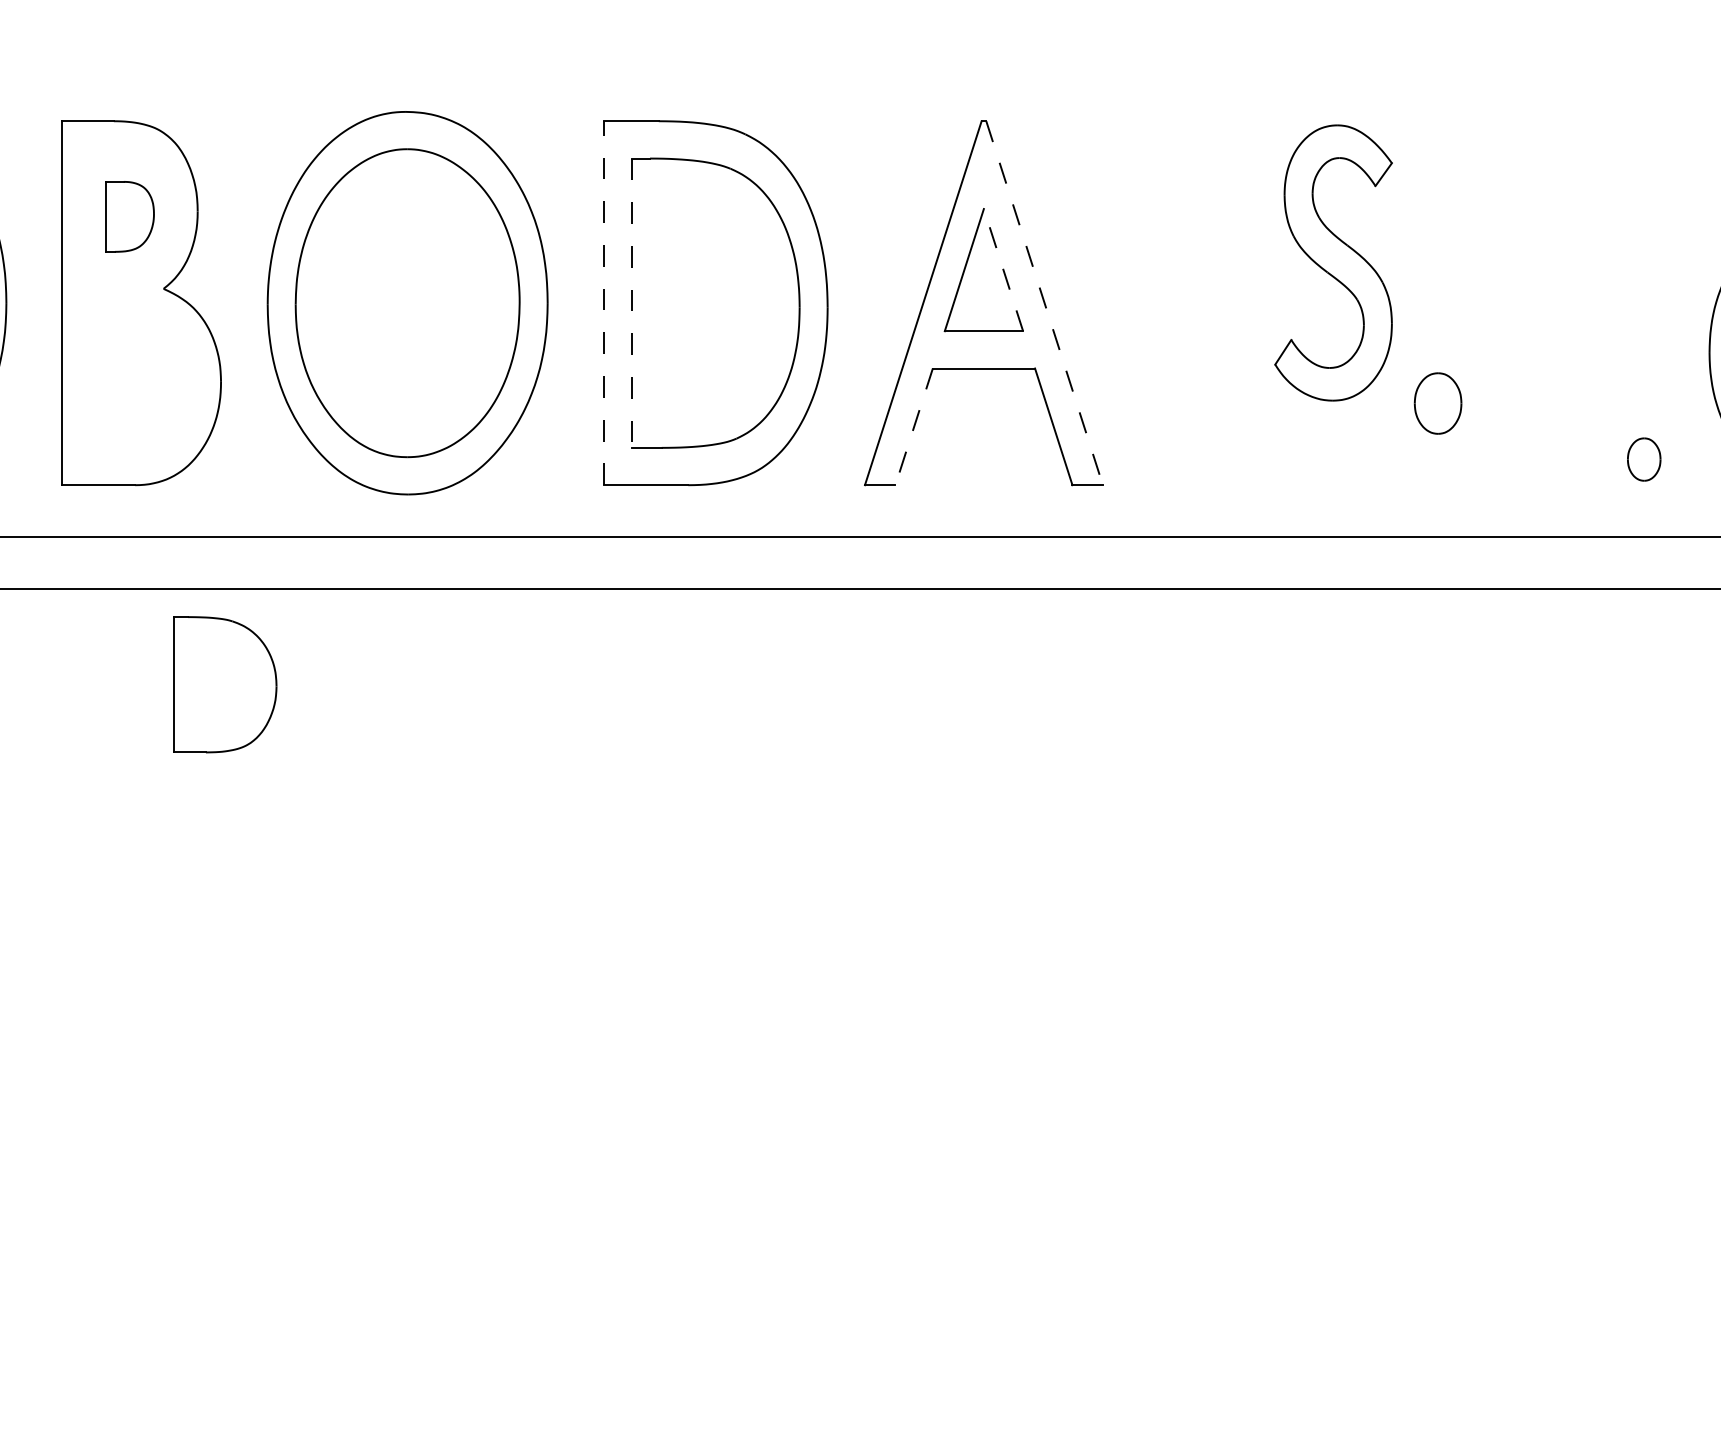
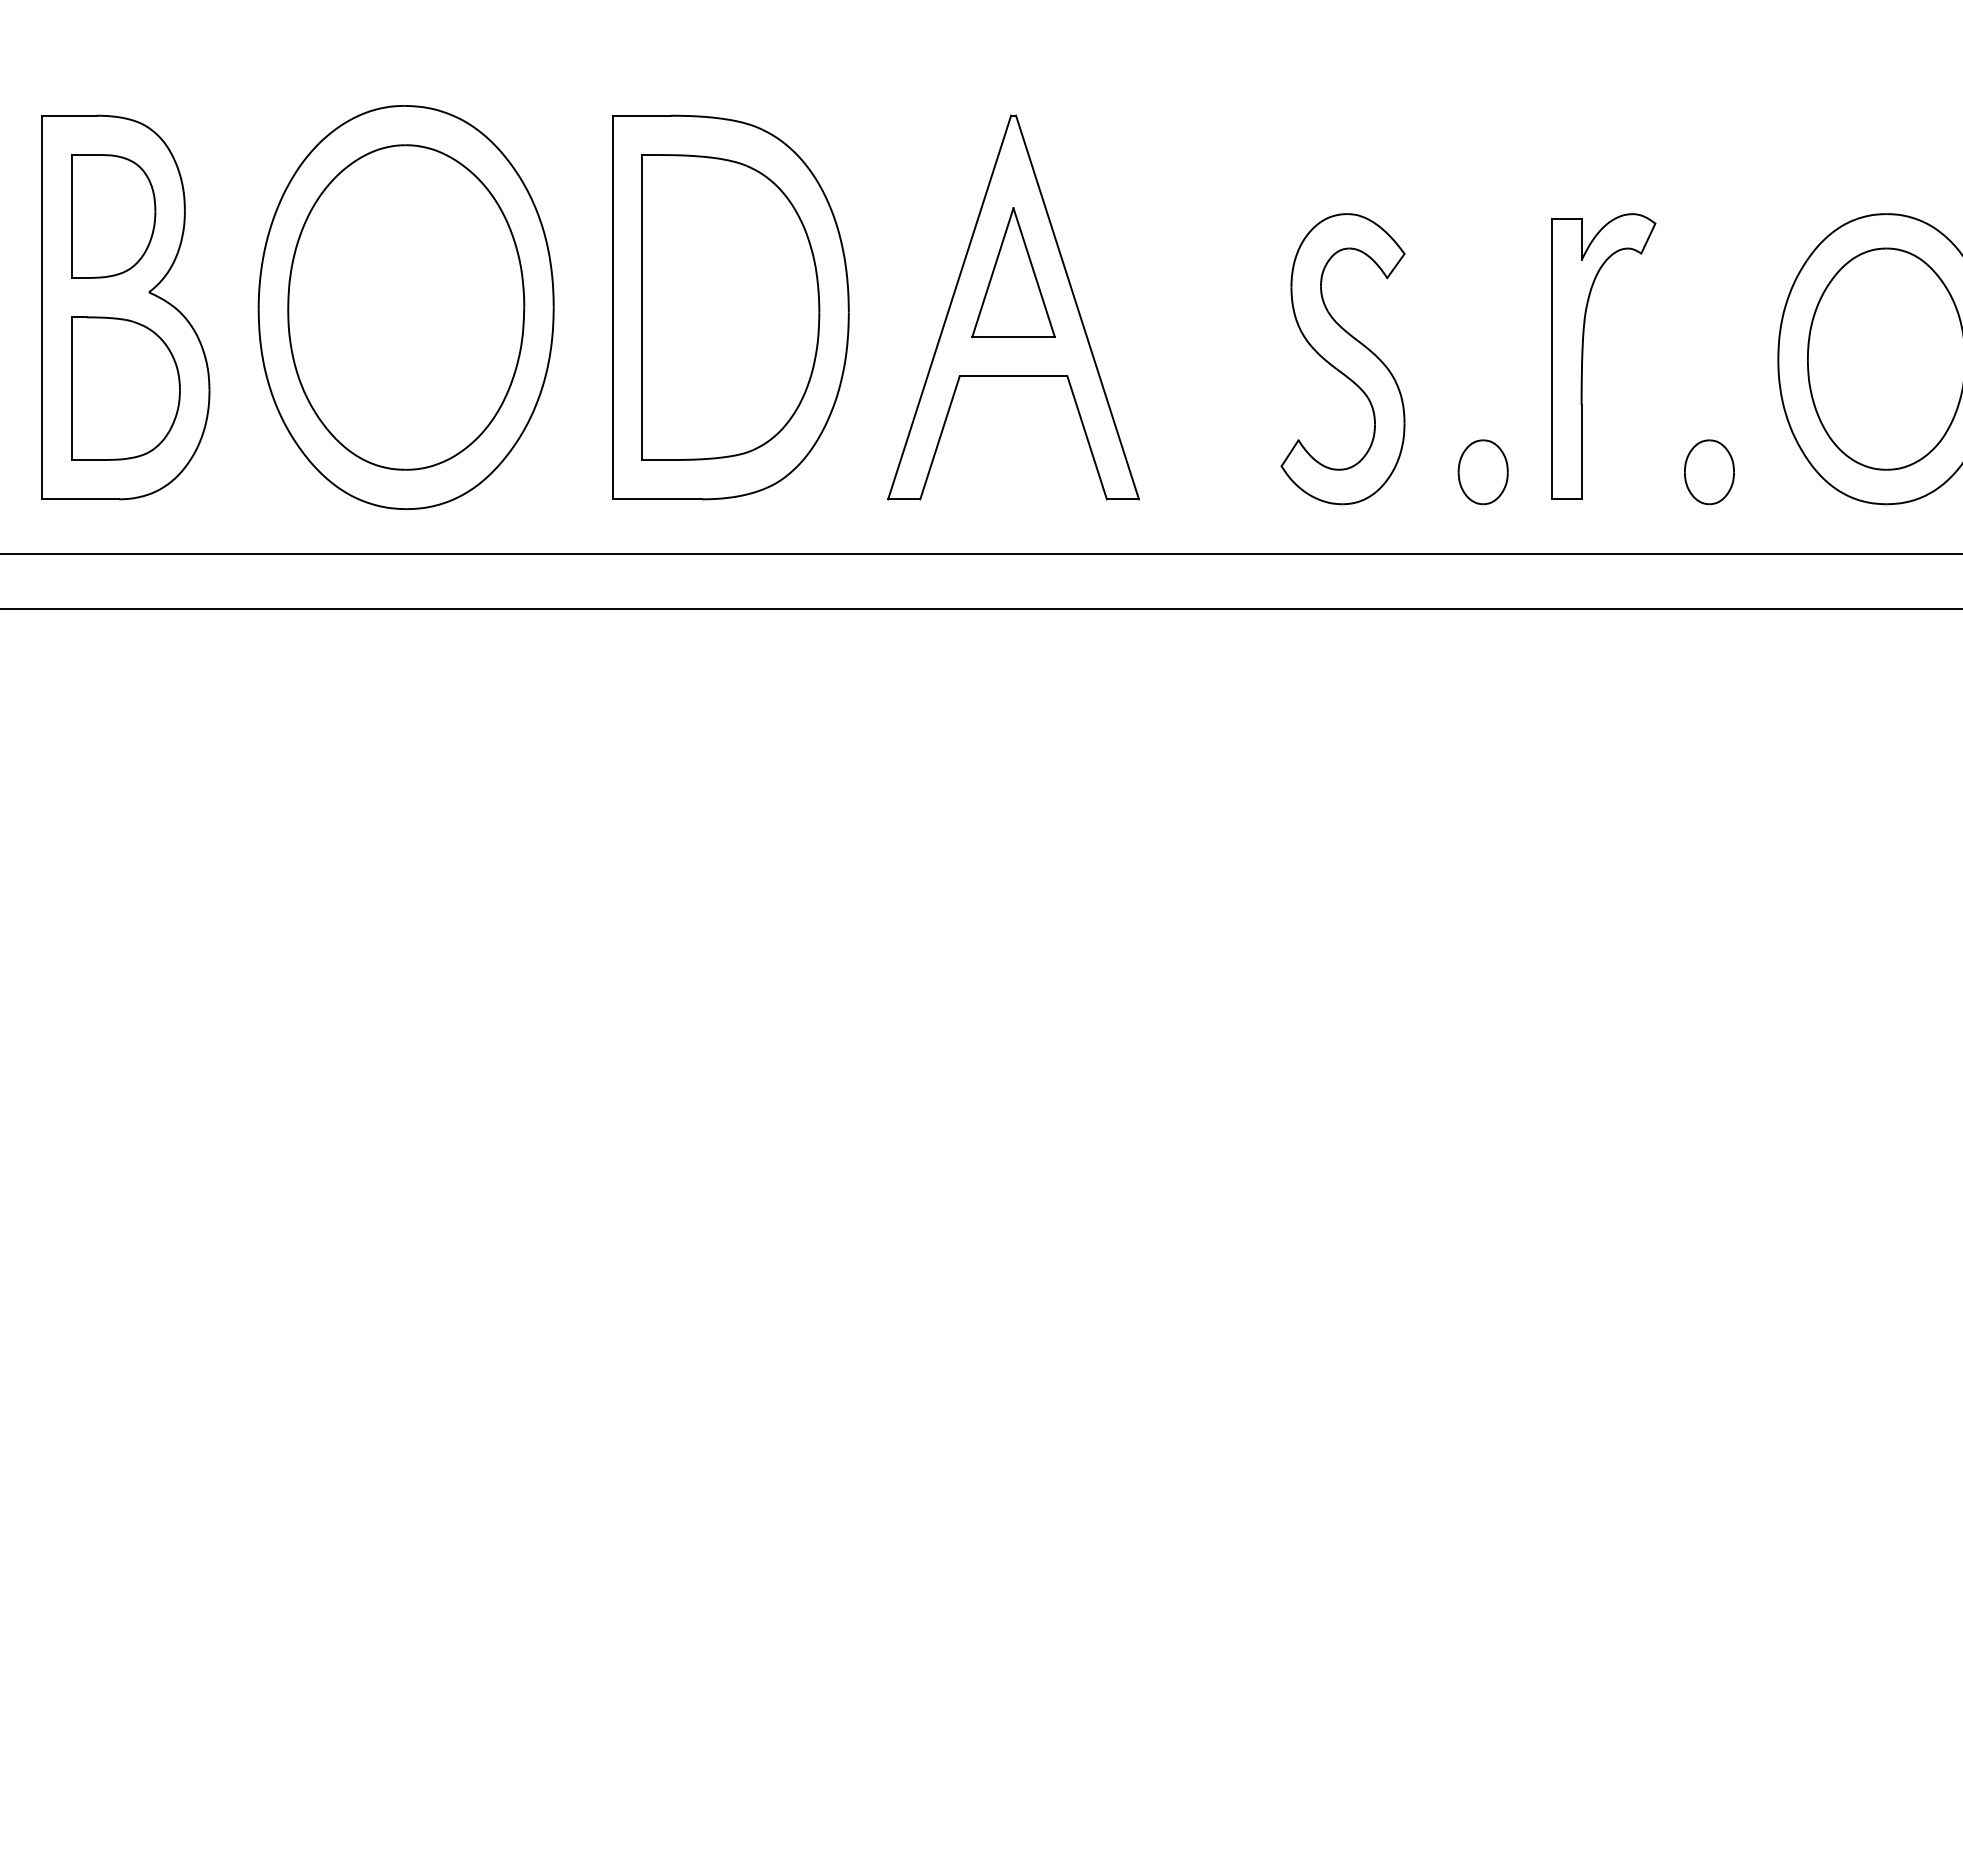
part: (129, 216) -> (113, 216), size x1.67
part: (1333, 263) -> (1342, 359), moved
line: (1003, 269) -> (1034, 272), dashed -> solid
line: (603, 303) -> (612, 307), dashed -> solid
line: (631, 304) -> (642, 308), dashed -> solid
line: (1044, 304) -> (1077, 308), dashed -> solid
part: (1524, 349) -> (1583, 356), added
part: (1437, 403) -> (1482, 472), moved
line: (914, 426) -> (940, 437), dashed -> solid
part: (1644, 459) -> (1709, 472), size x1.43
part: (224, 684) -> (125, 388), moved

